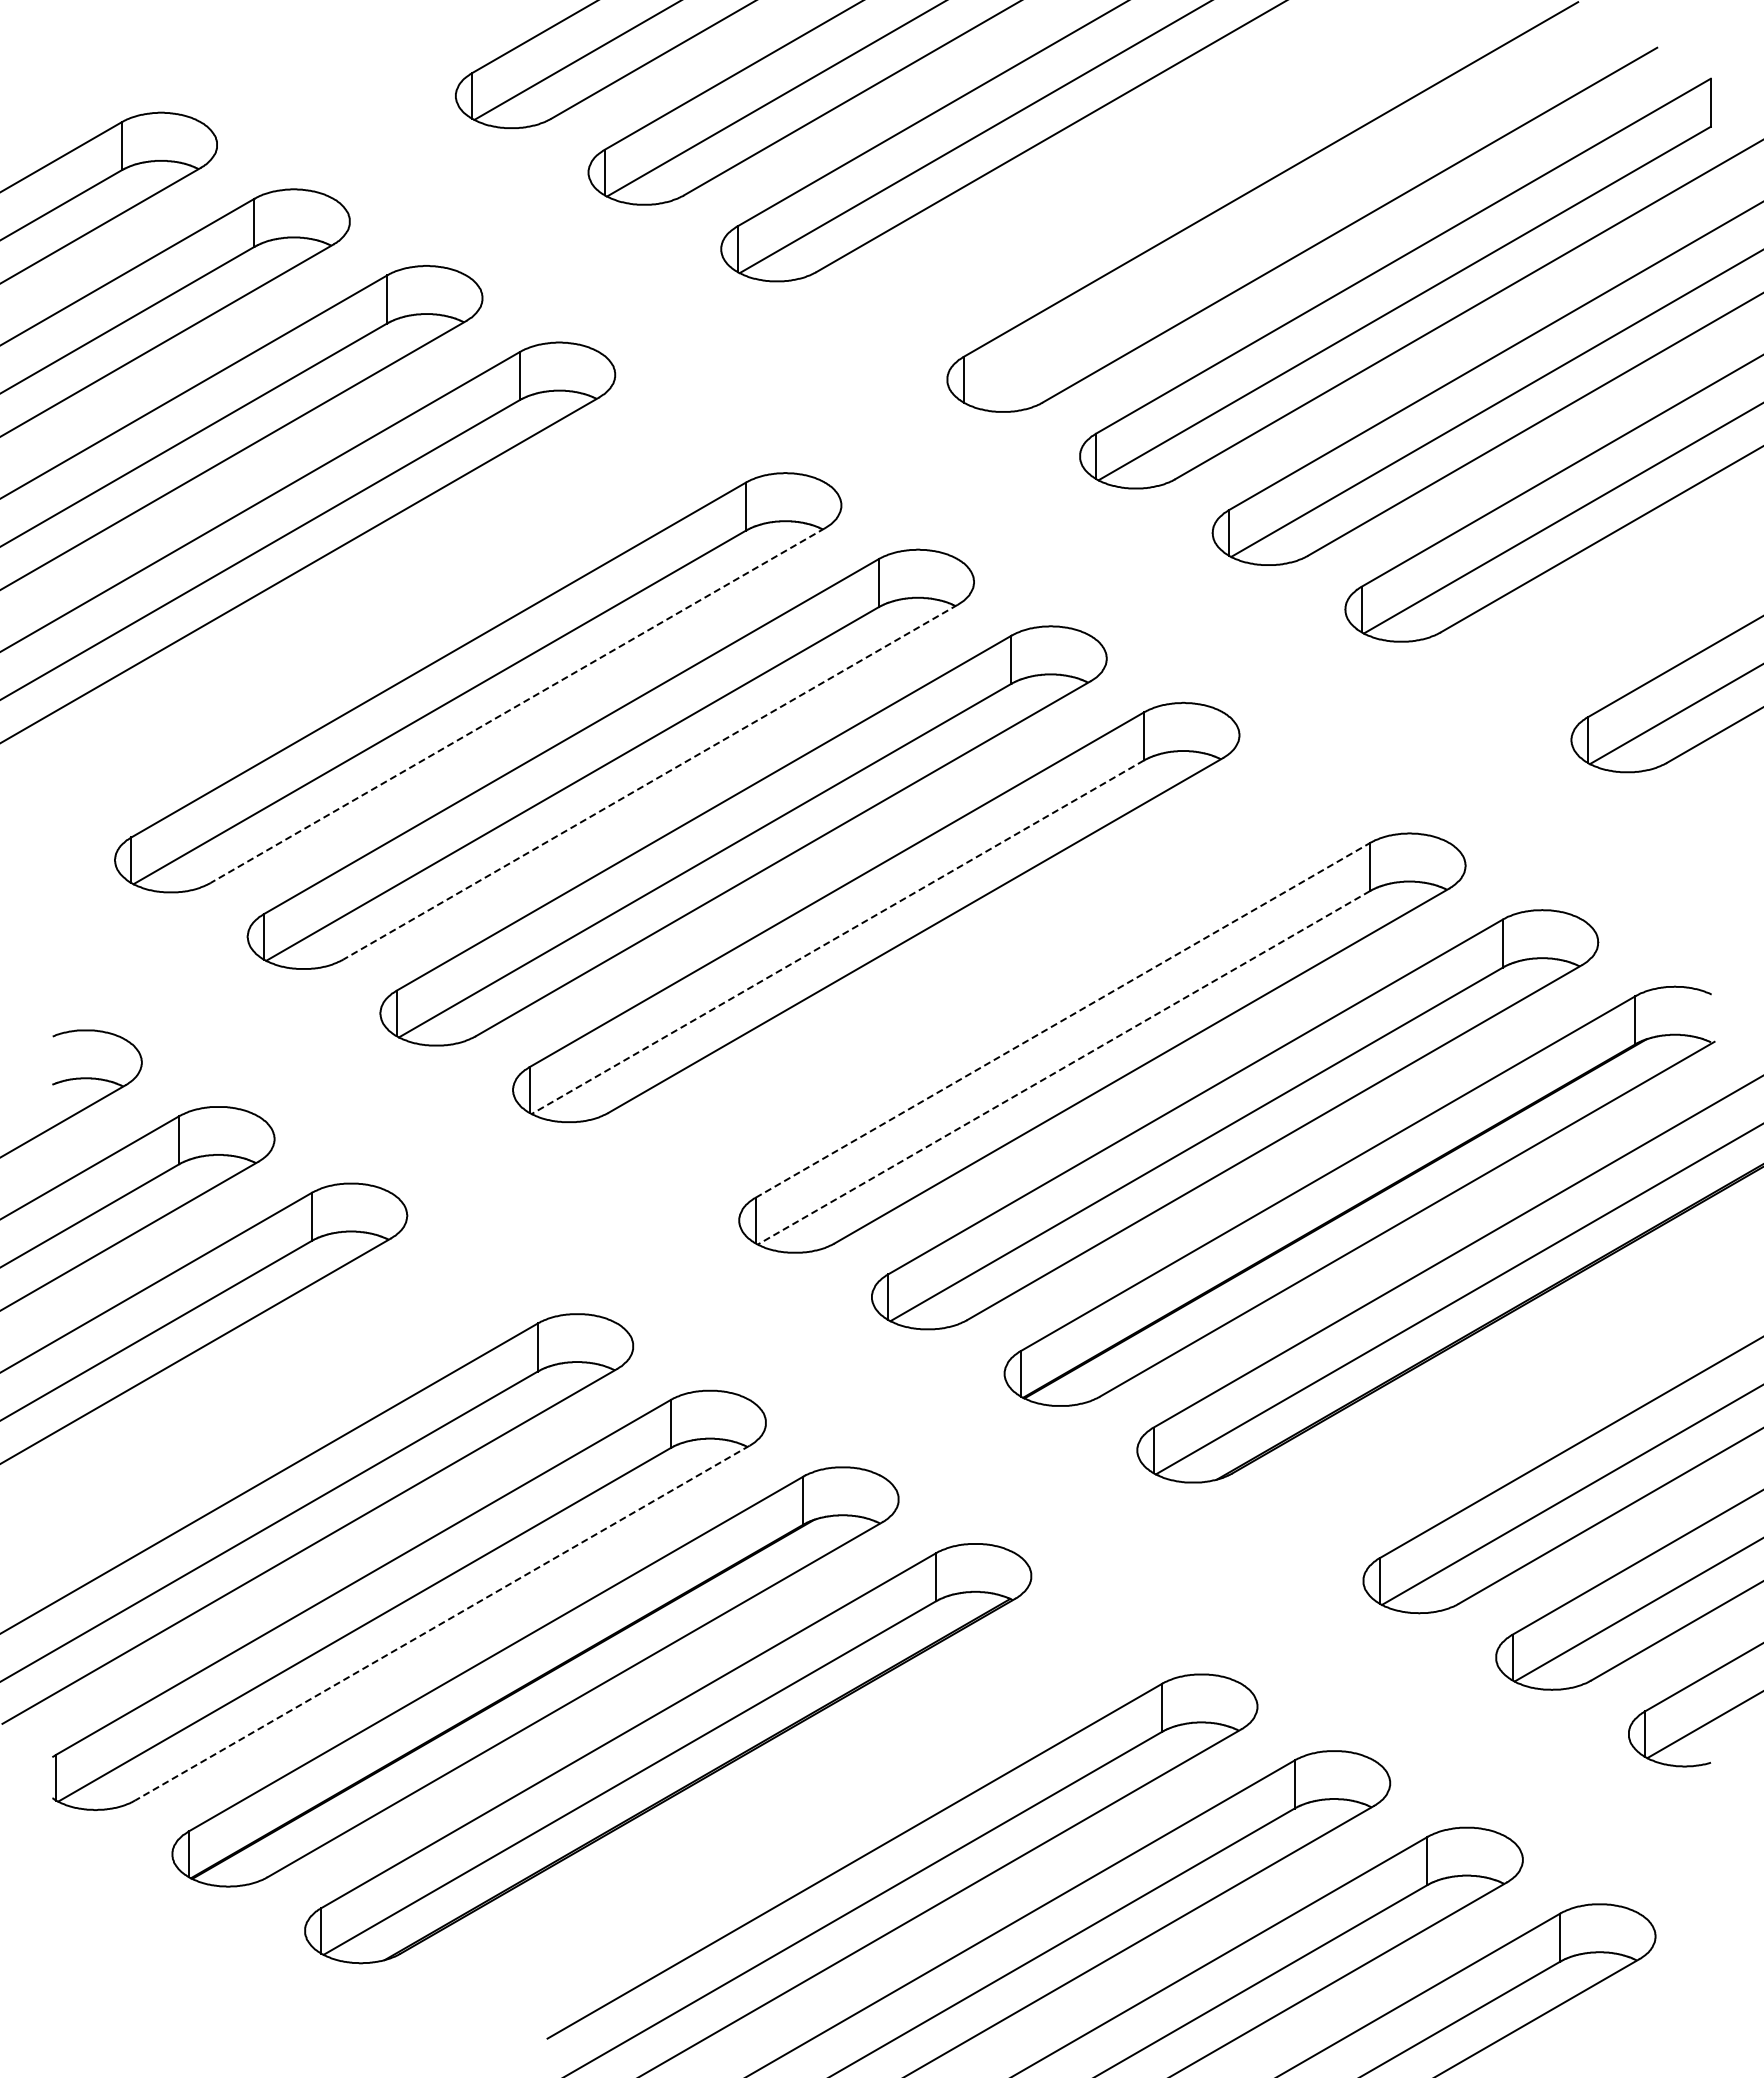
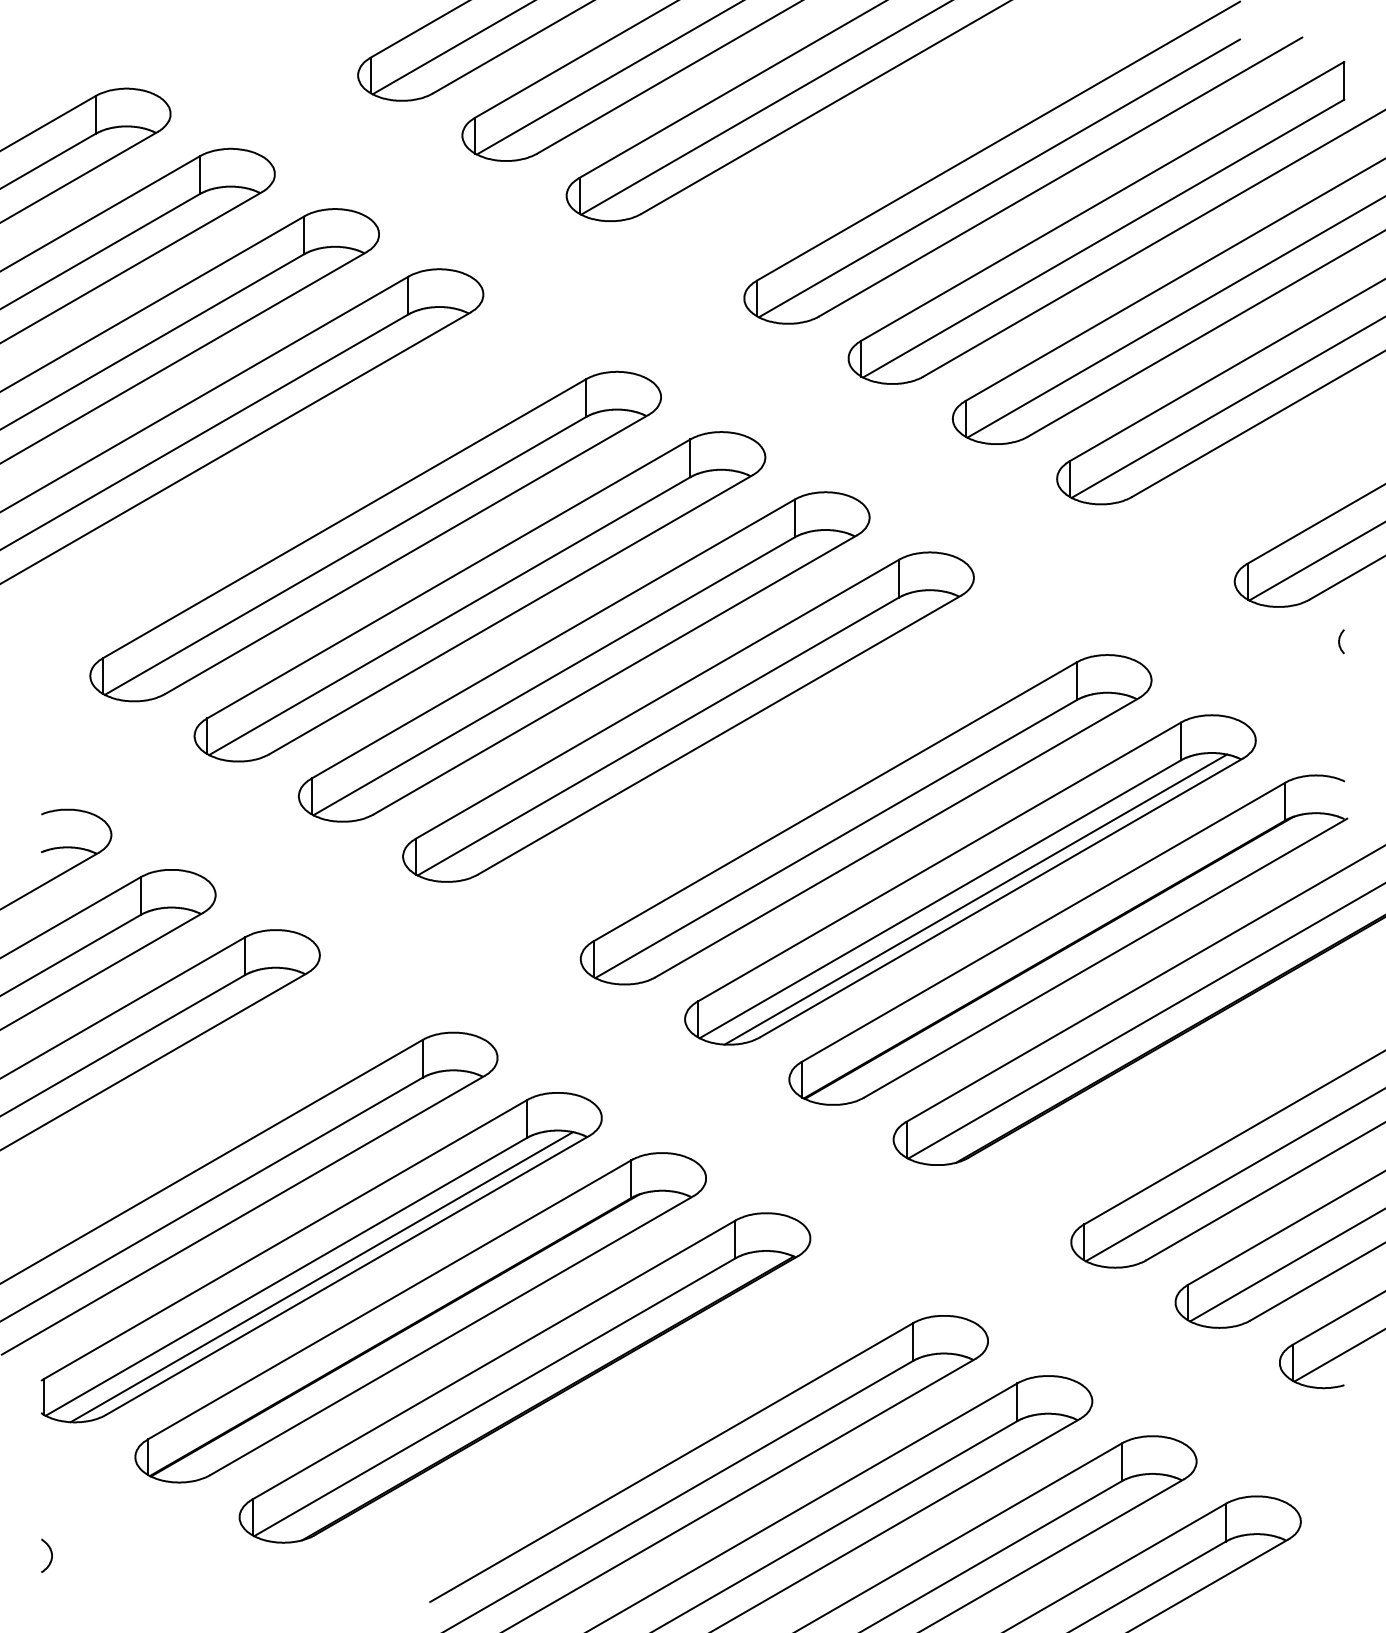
line: (1271, 226) -> (999, 178), added
line: (517, 705) -> (406, 554), dashed -> solid
line: (650, 782) -> (511, 614), dashed -> solid
curve: (1705, 815) -> (1340, 640), added
line: (837, 937) -> (658, 736), dashed -> solid
line: (1062, 1020) -> (834, 801), dashed -> solid
line: (1063, 1067) -> (835, 838), dashed -> solid
line: (1241, 1144) -> (975, 899), added
line: (442, 1623) -> (347, 1275), dashed -> solid
line: (409, 1624) -> (321, 1276), added
curve: (65, 1979) -> (51, 1555), added

